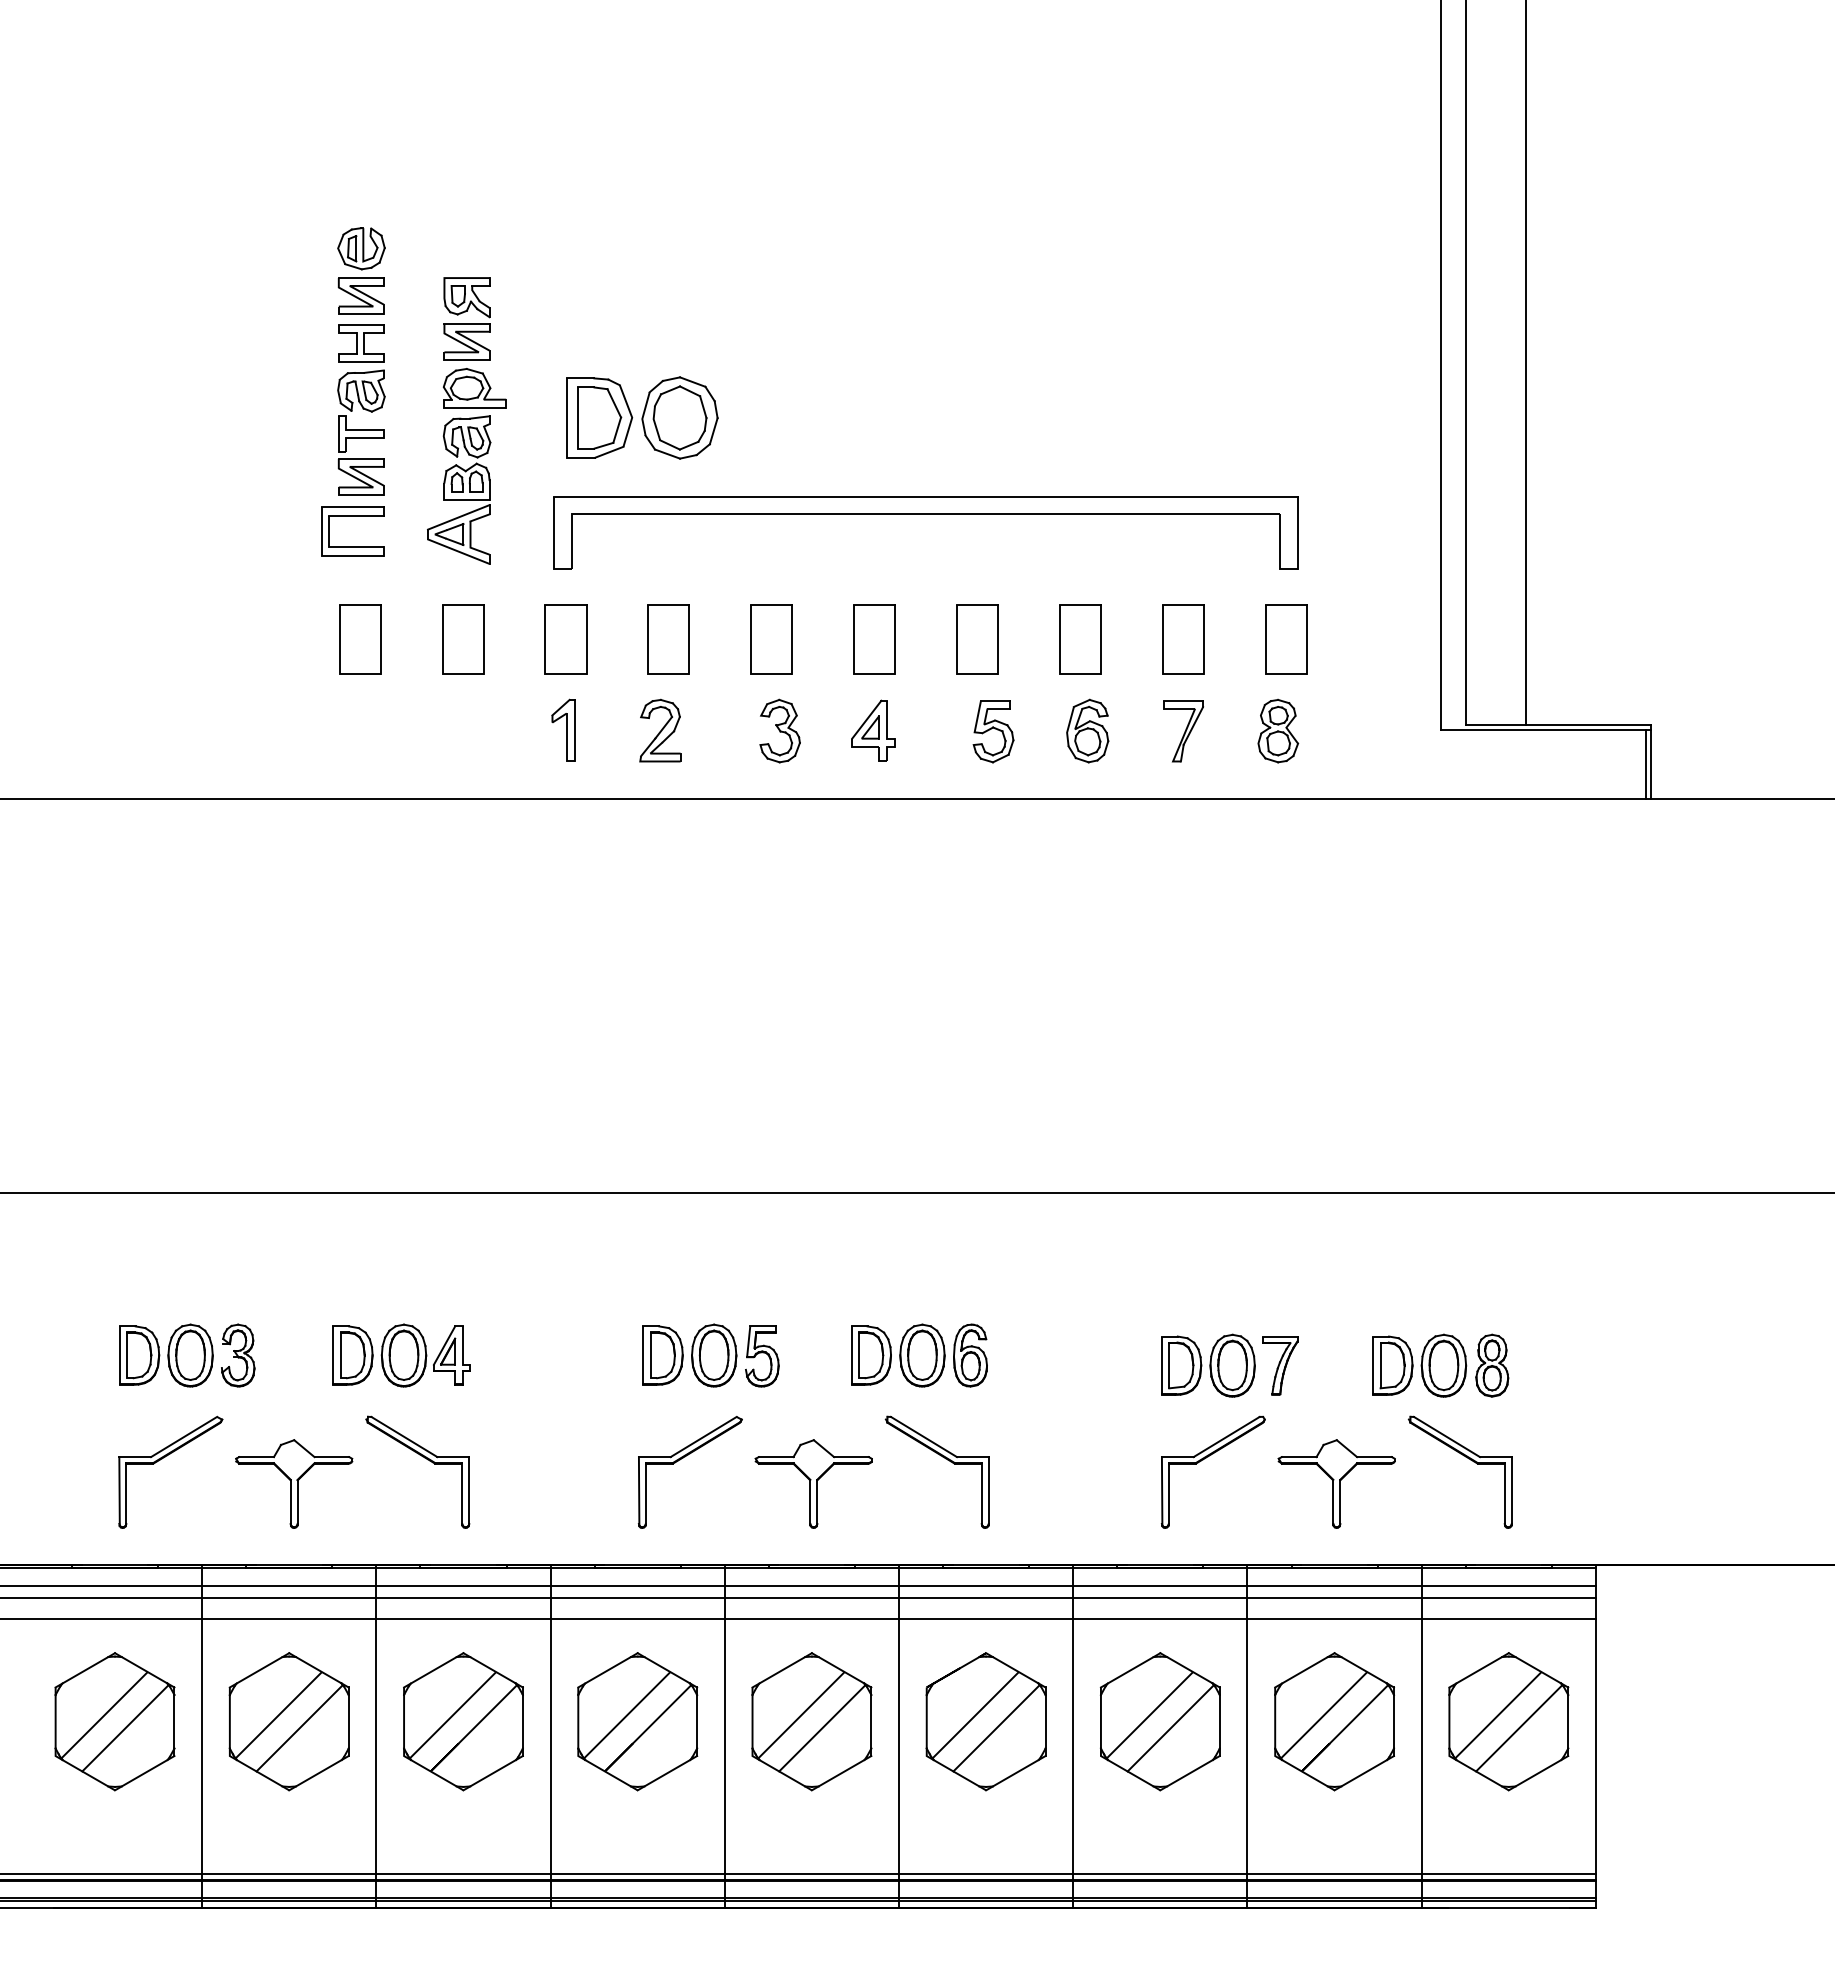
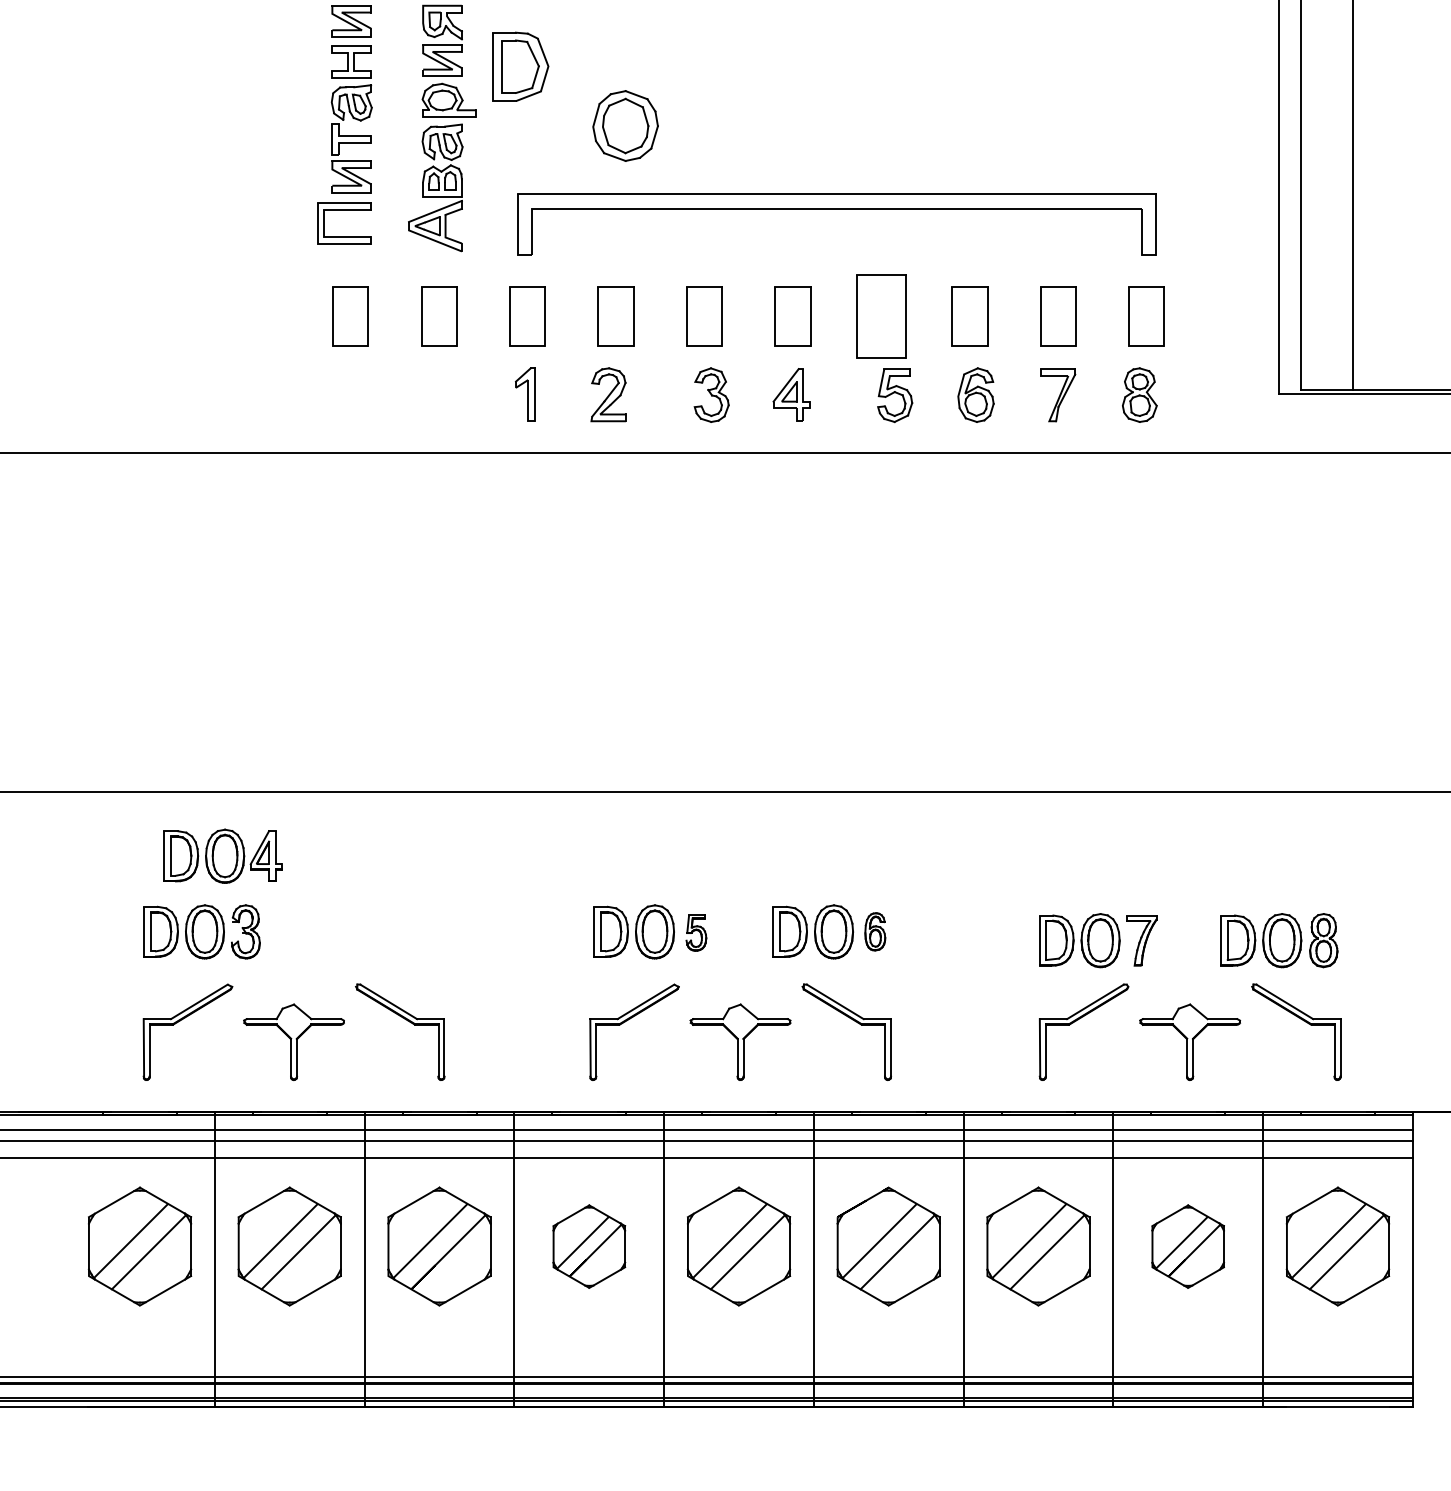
part: (599, 417) -> (520, 66), moved
part: (977, 639) -> (881, 316), size x1.4
part: (401, 1355) -> (222, 856), moved
part: (970, 1355) -> (875, 931), size x0.7
part: (762, 1356) -> (696, 932), size x0.7
part: (637, 1721) -> (589, 1246), size x0.7
part: (1334, 1721) -> (1188, 1246), size x0.7

